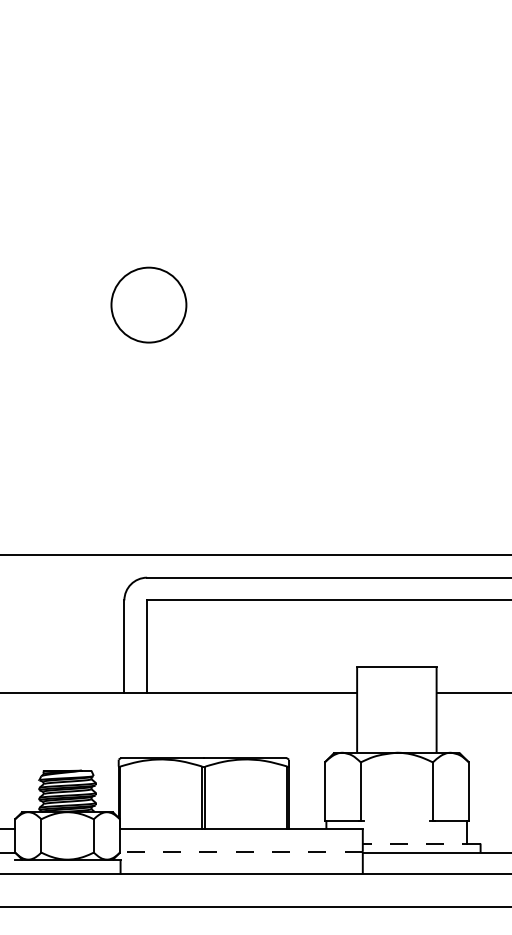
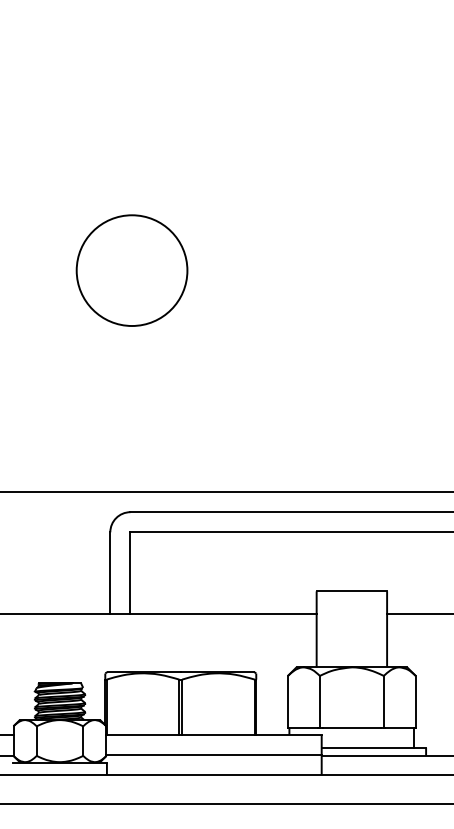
circle: (148, 304) -> (131, 270), size x1.67
line: (396, 820) -> (351, 727), added
line: (421, 843) -> (373, 747), dashed -> solid
line: (240, 851) -> (213, 754), dashed -> solid

